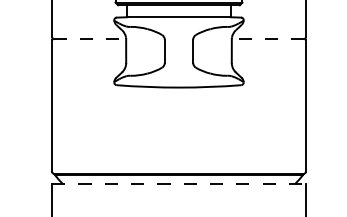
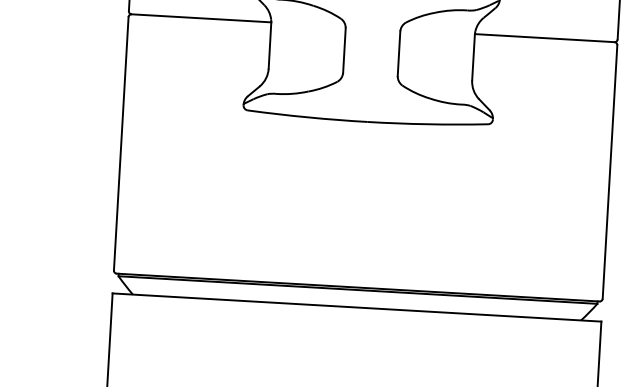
line: (90, 38) -> (202, 17), dashed -> solid
line: (267, 38) -> (543, 37), dashed -> solid
line: (179, 183) -> (358, 306), dashed -> solid

